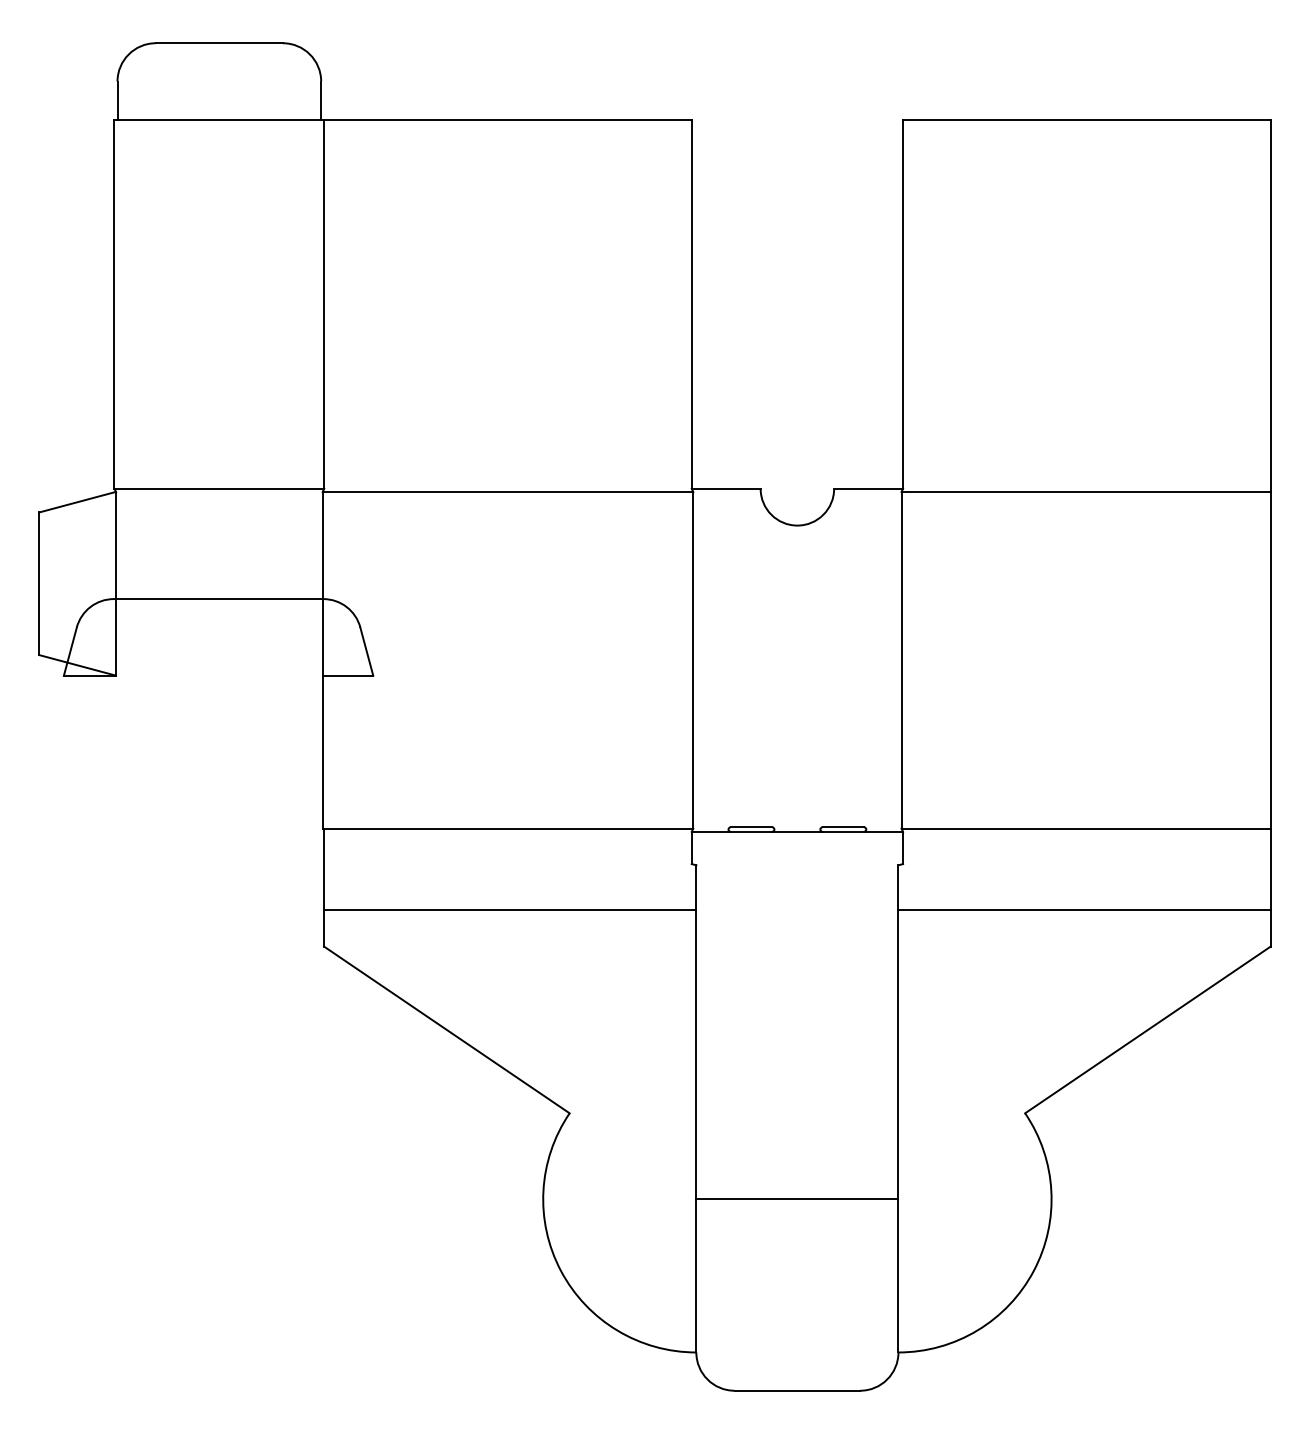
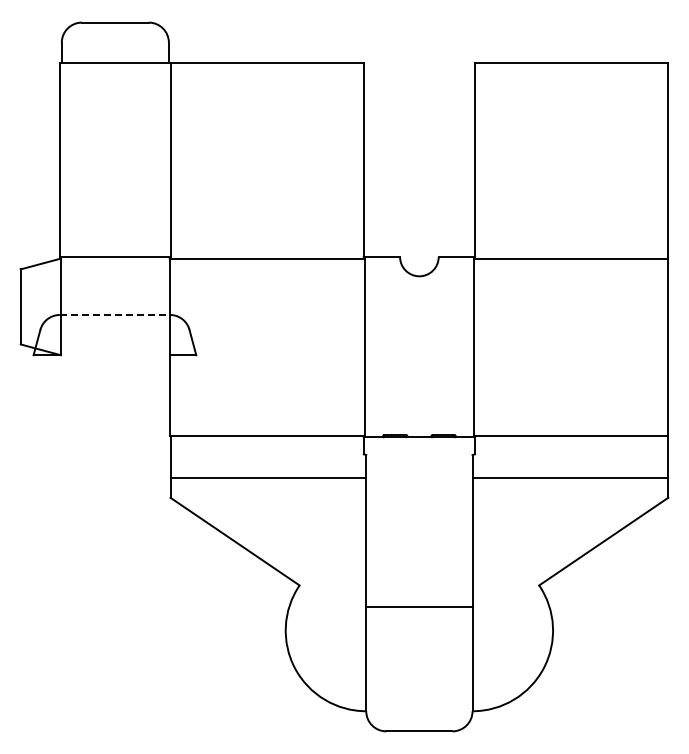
line: (219, 598) -> (115, 314), solid -> dashed
line: (797, 1198) -> (419, 606), moved

